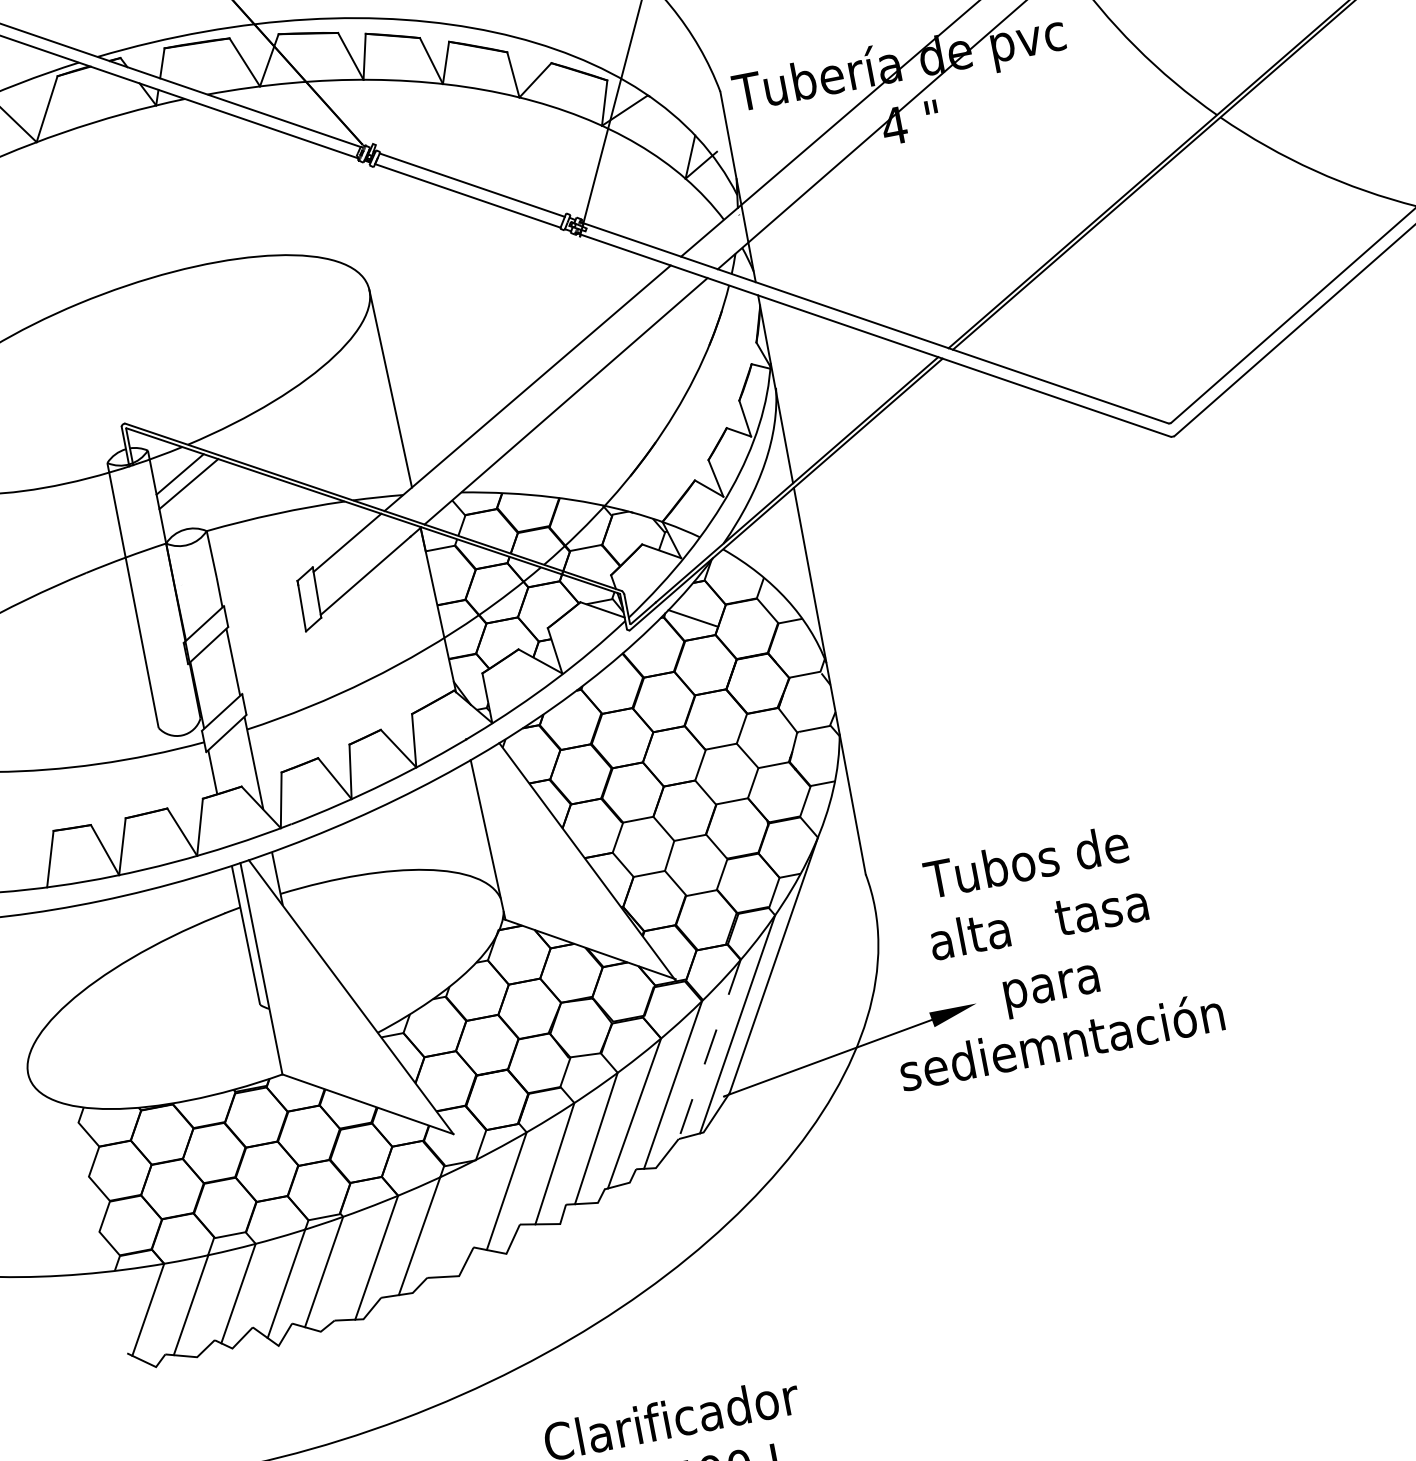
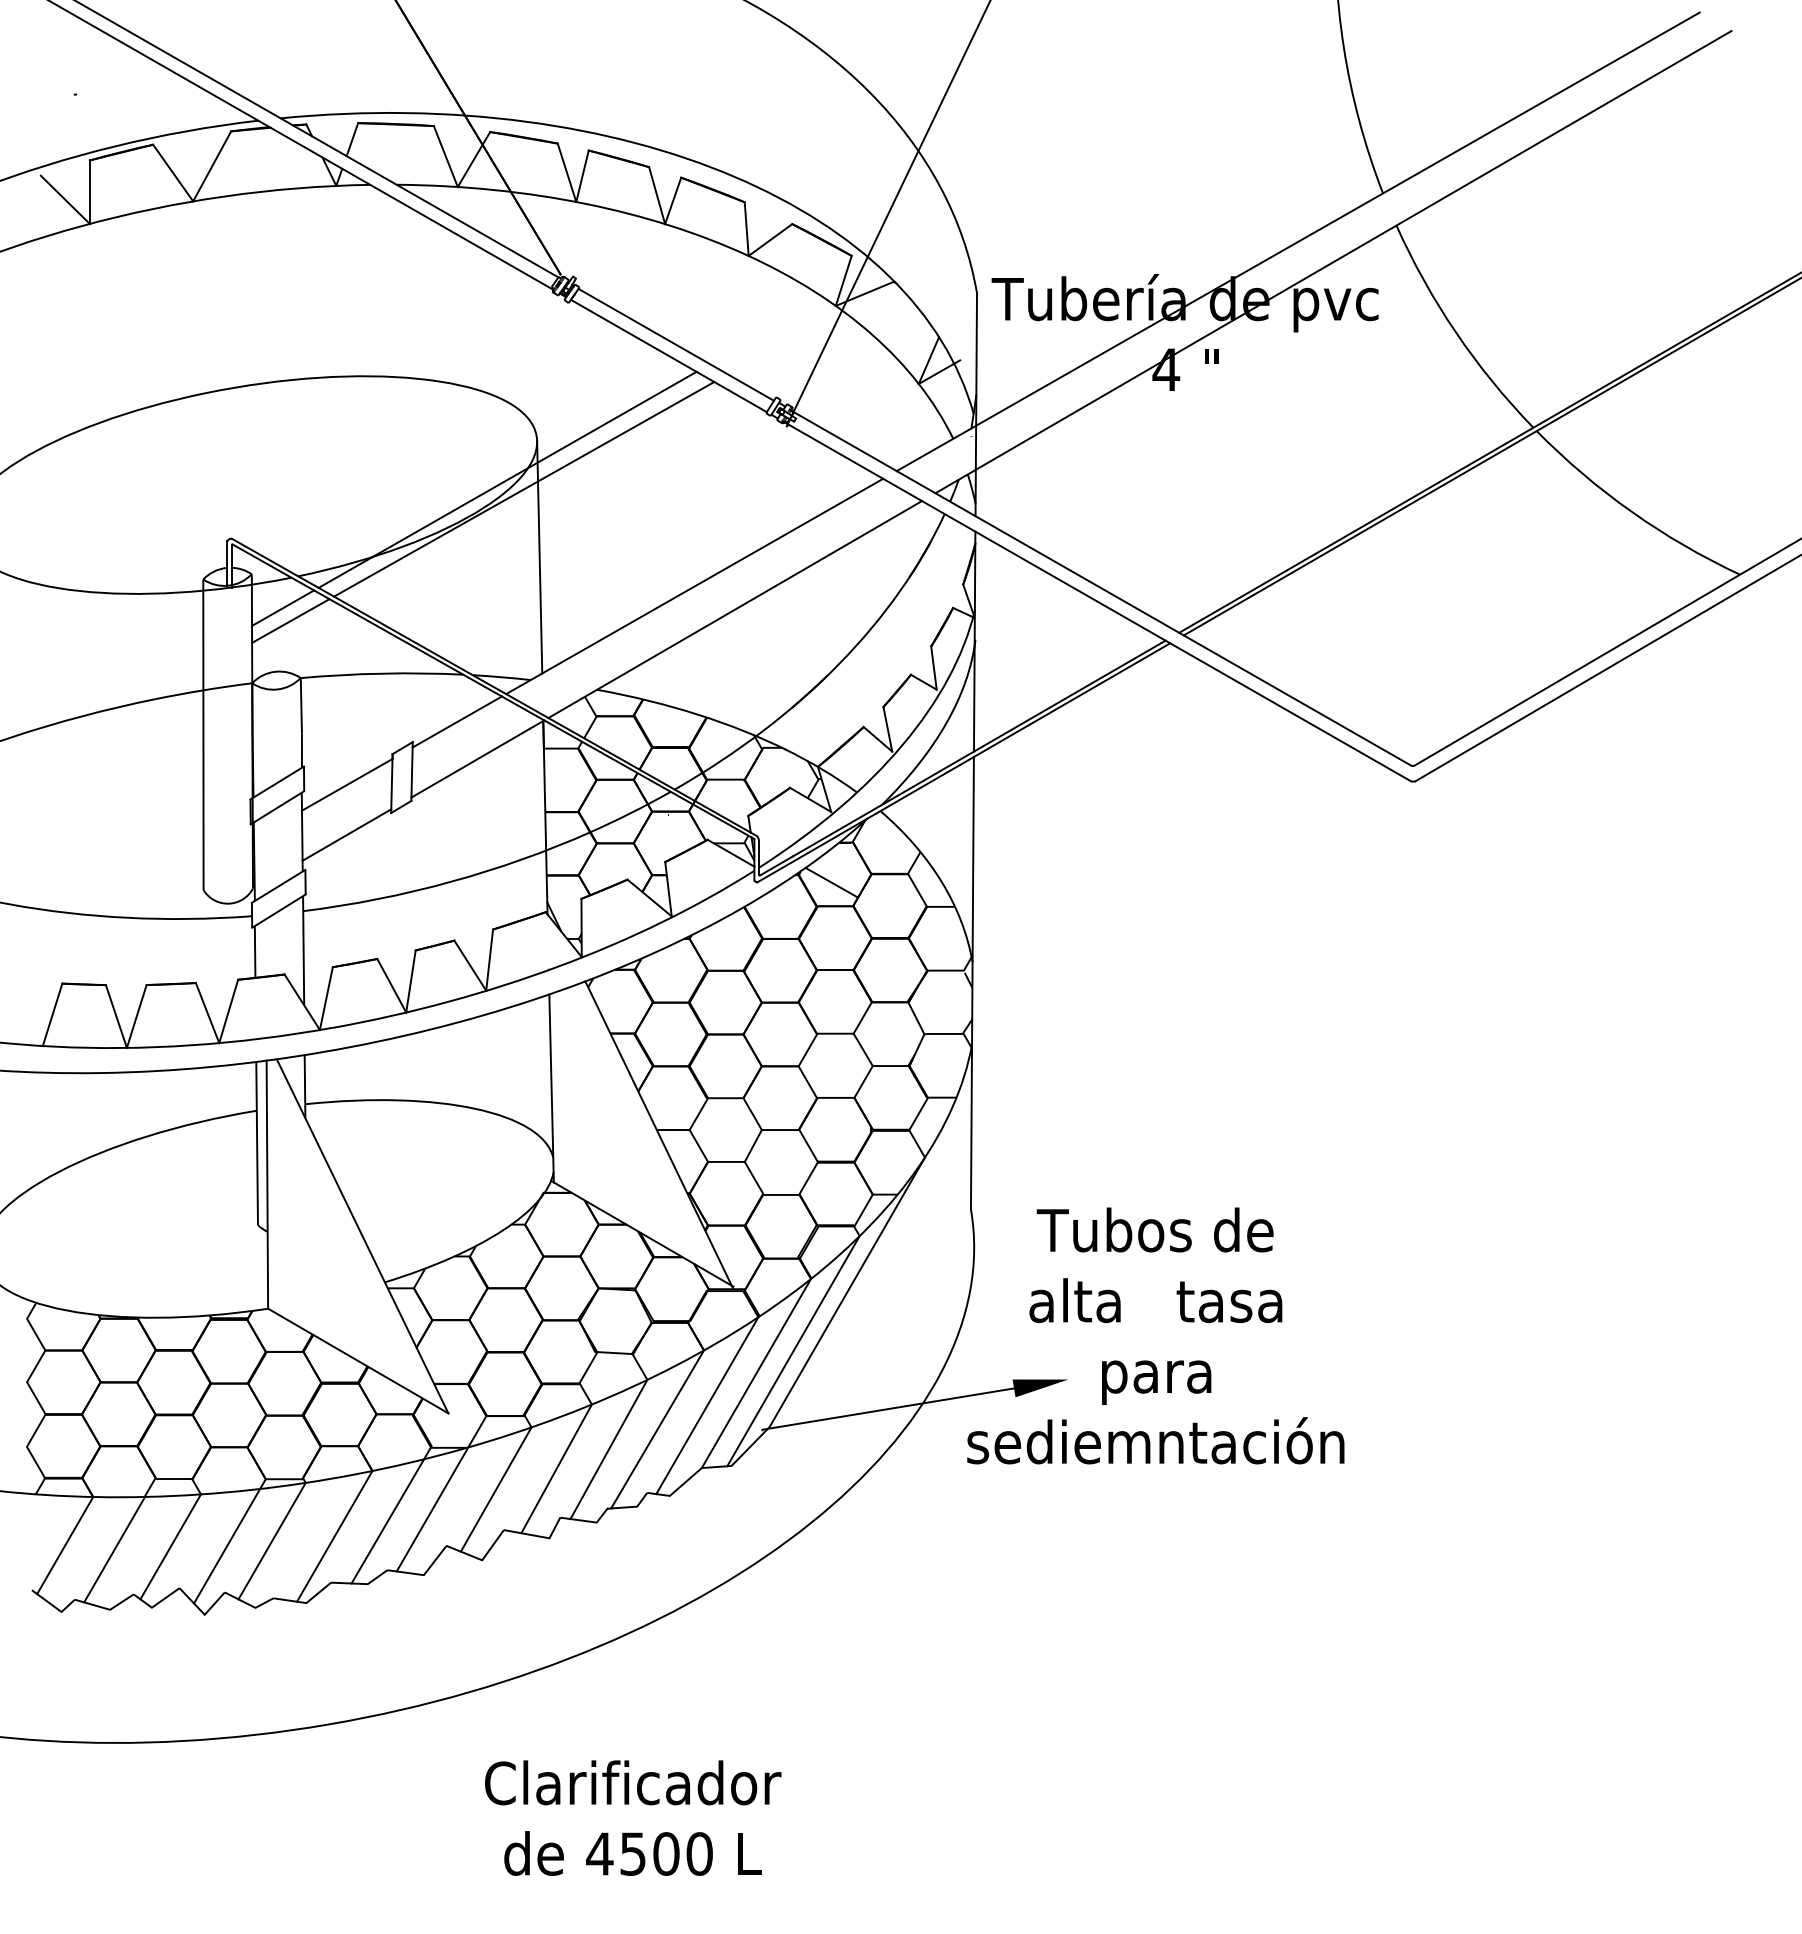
line: (350, 327) -> (507, 479), added
line: (366, 333) -> (524, 489), added
line: (264, 614) -> (347, 784), added
line: (271, 657) -> (346, 834), added
line: (709, 1049) -> (756, 1373), dashed -> solid
line: (454, 1219) -> (431, 1510), added

